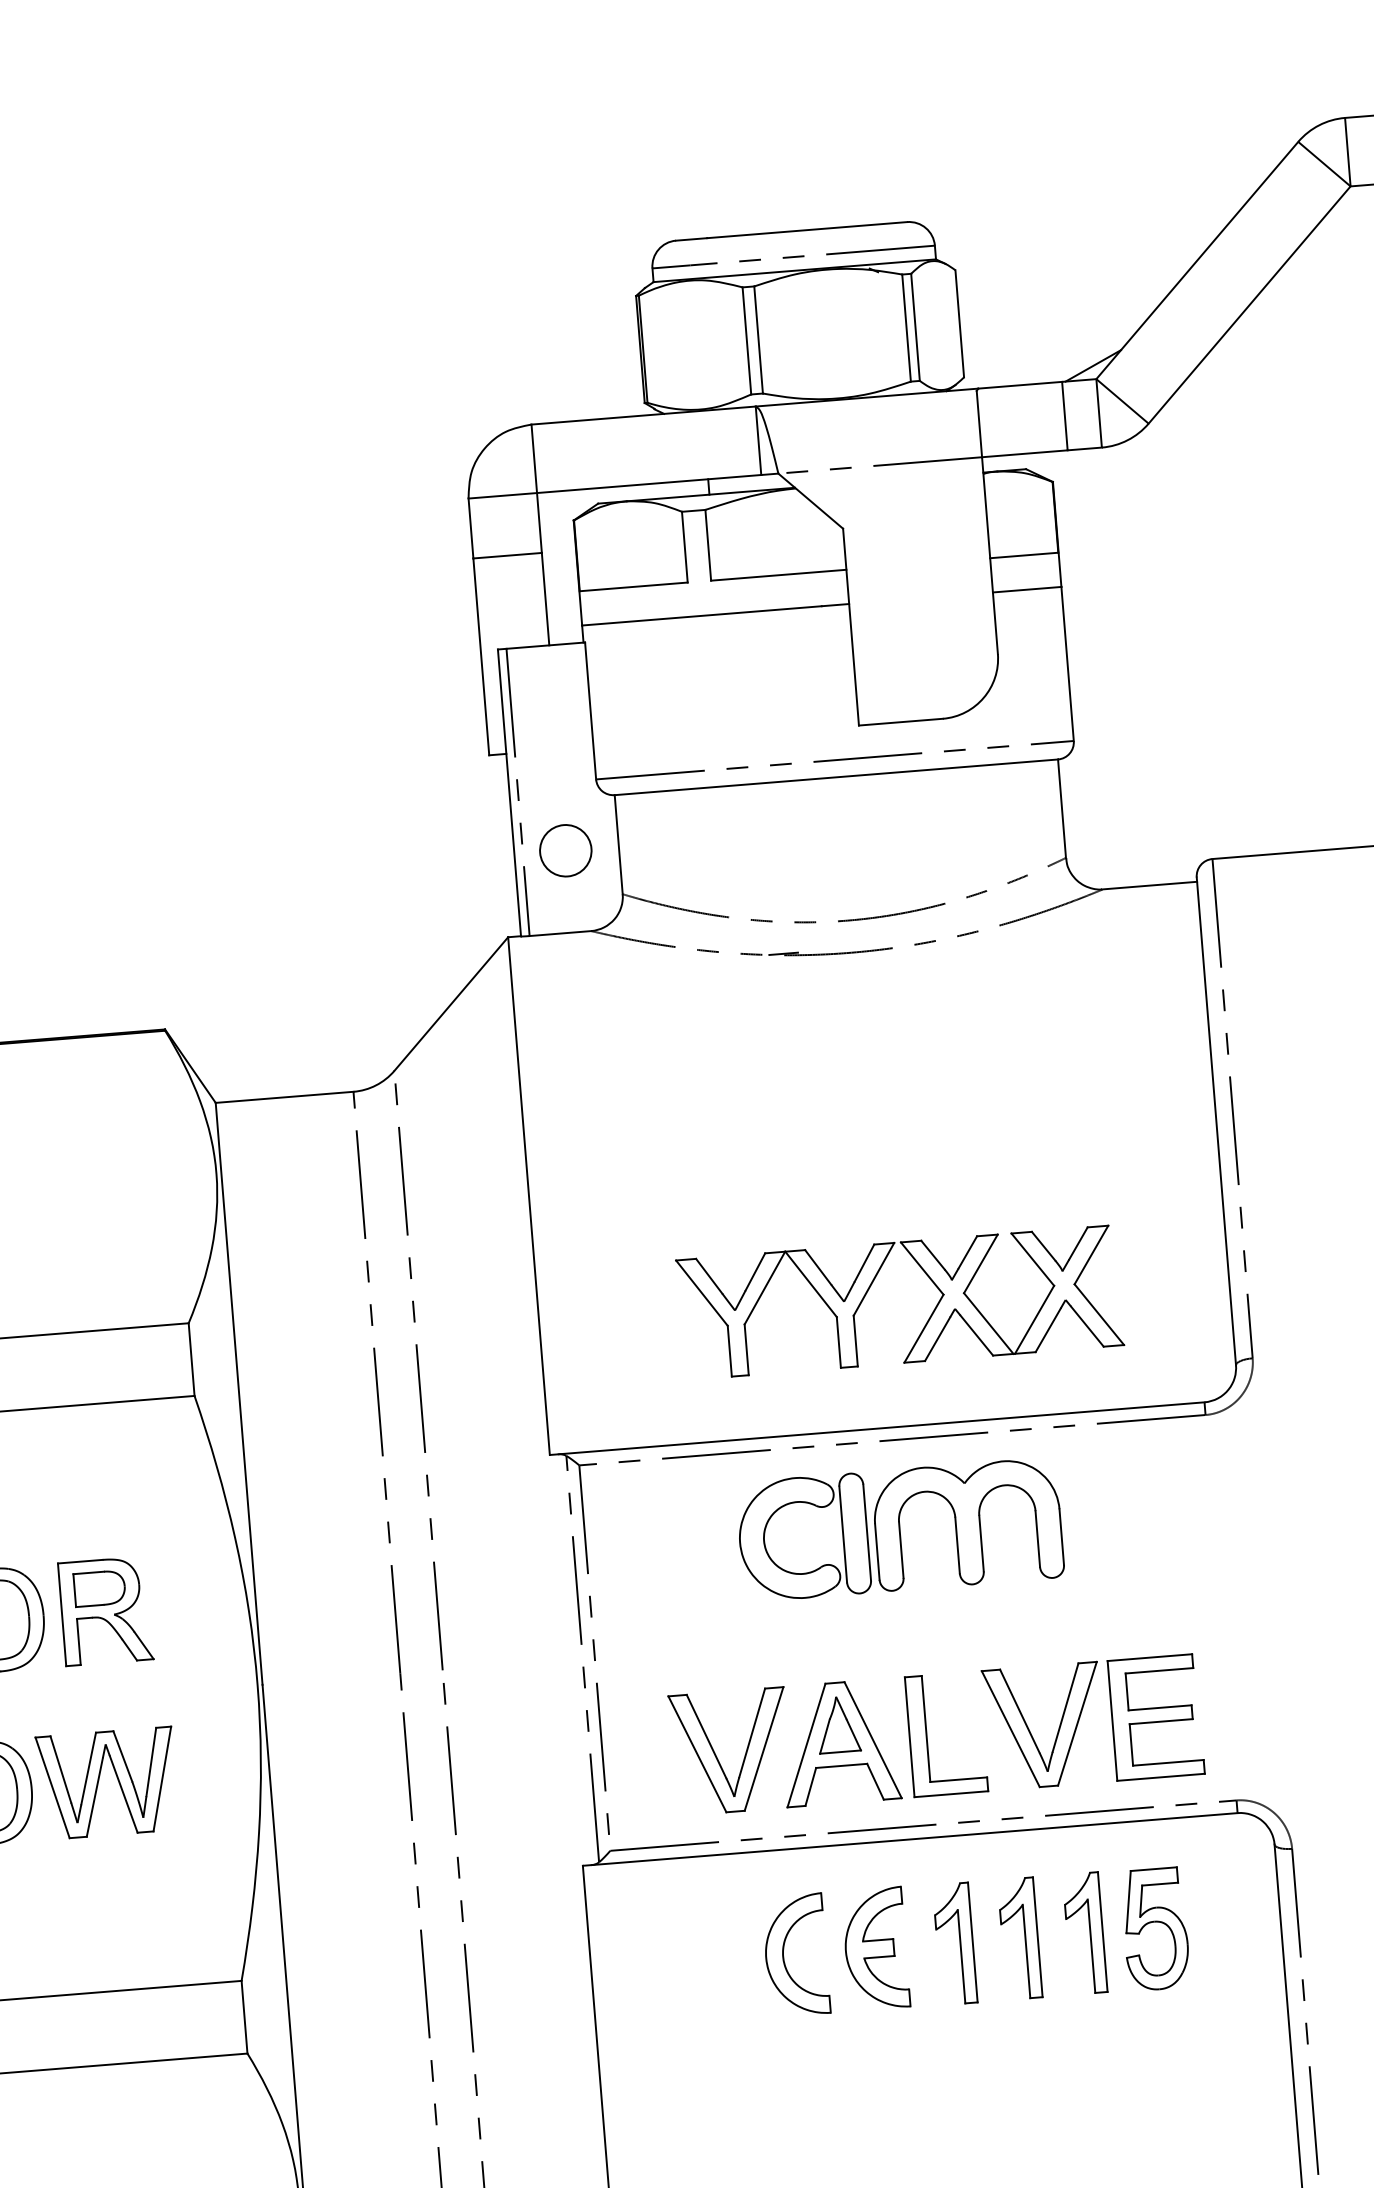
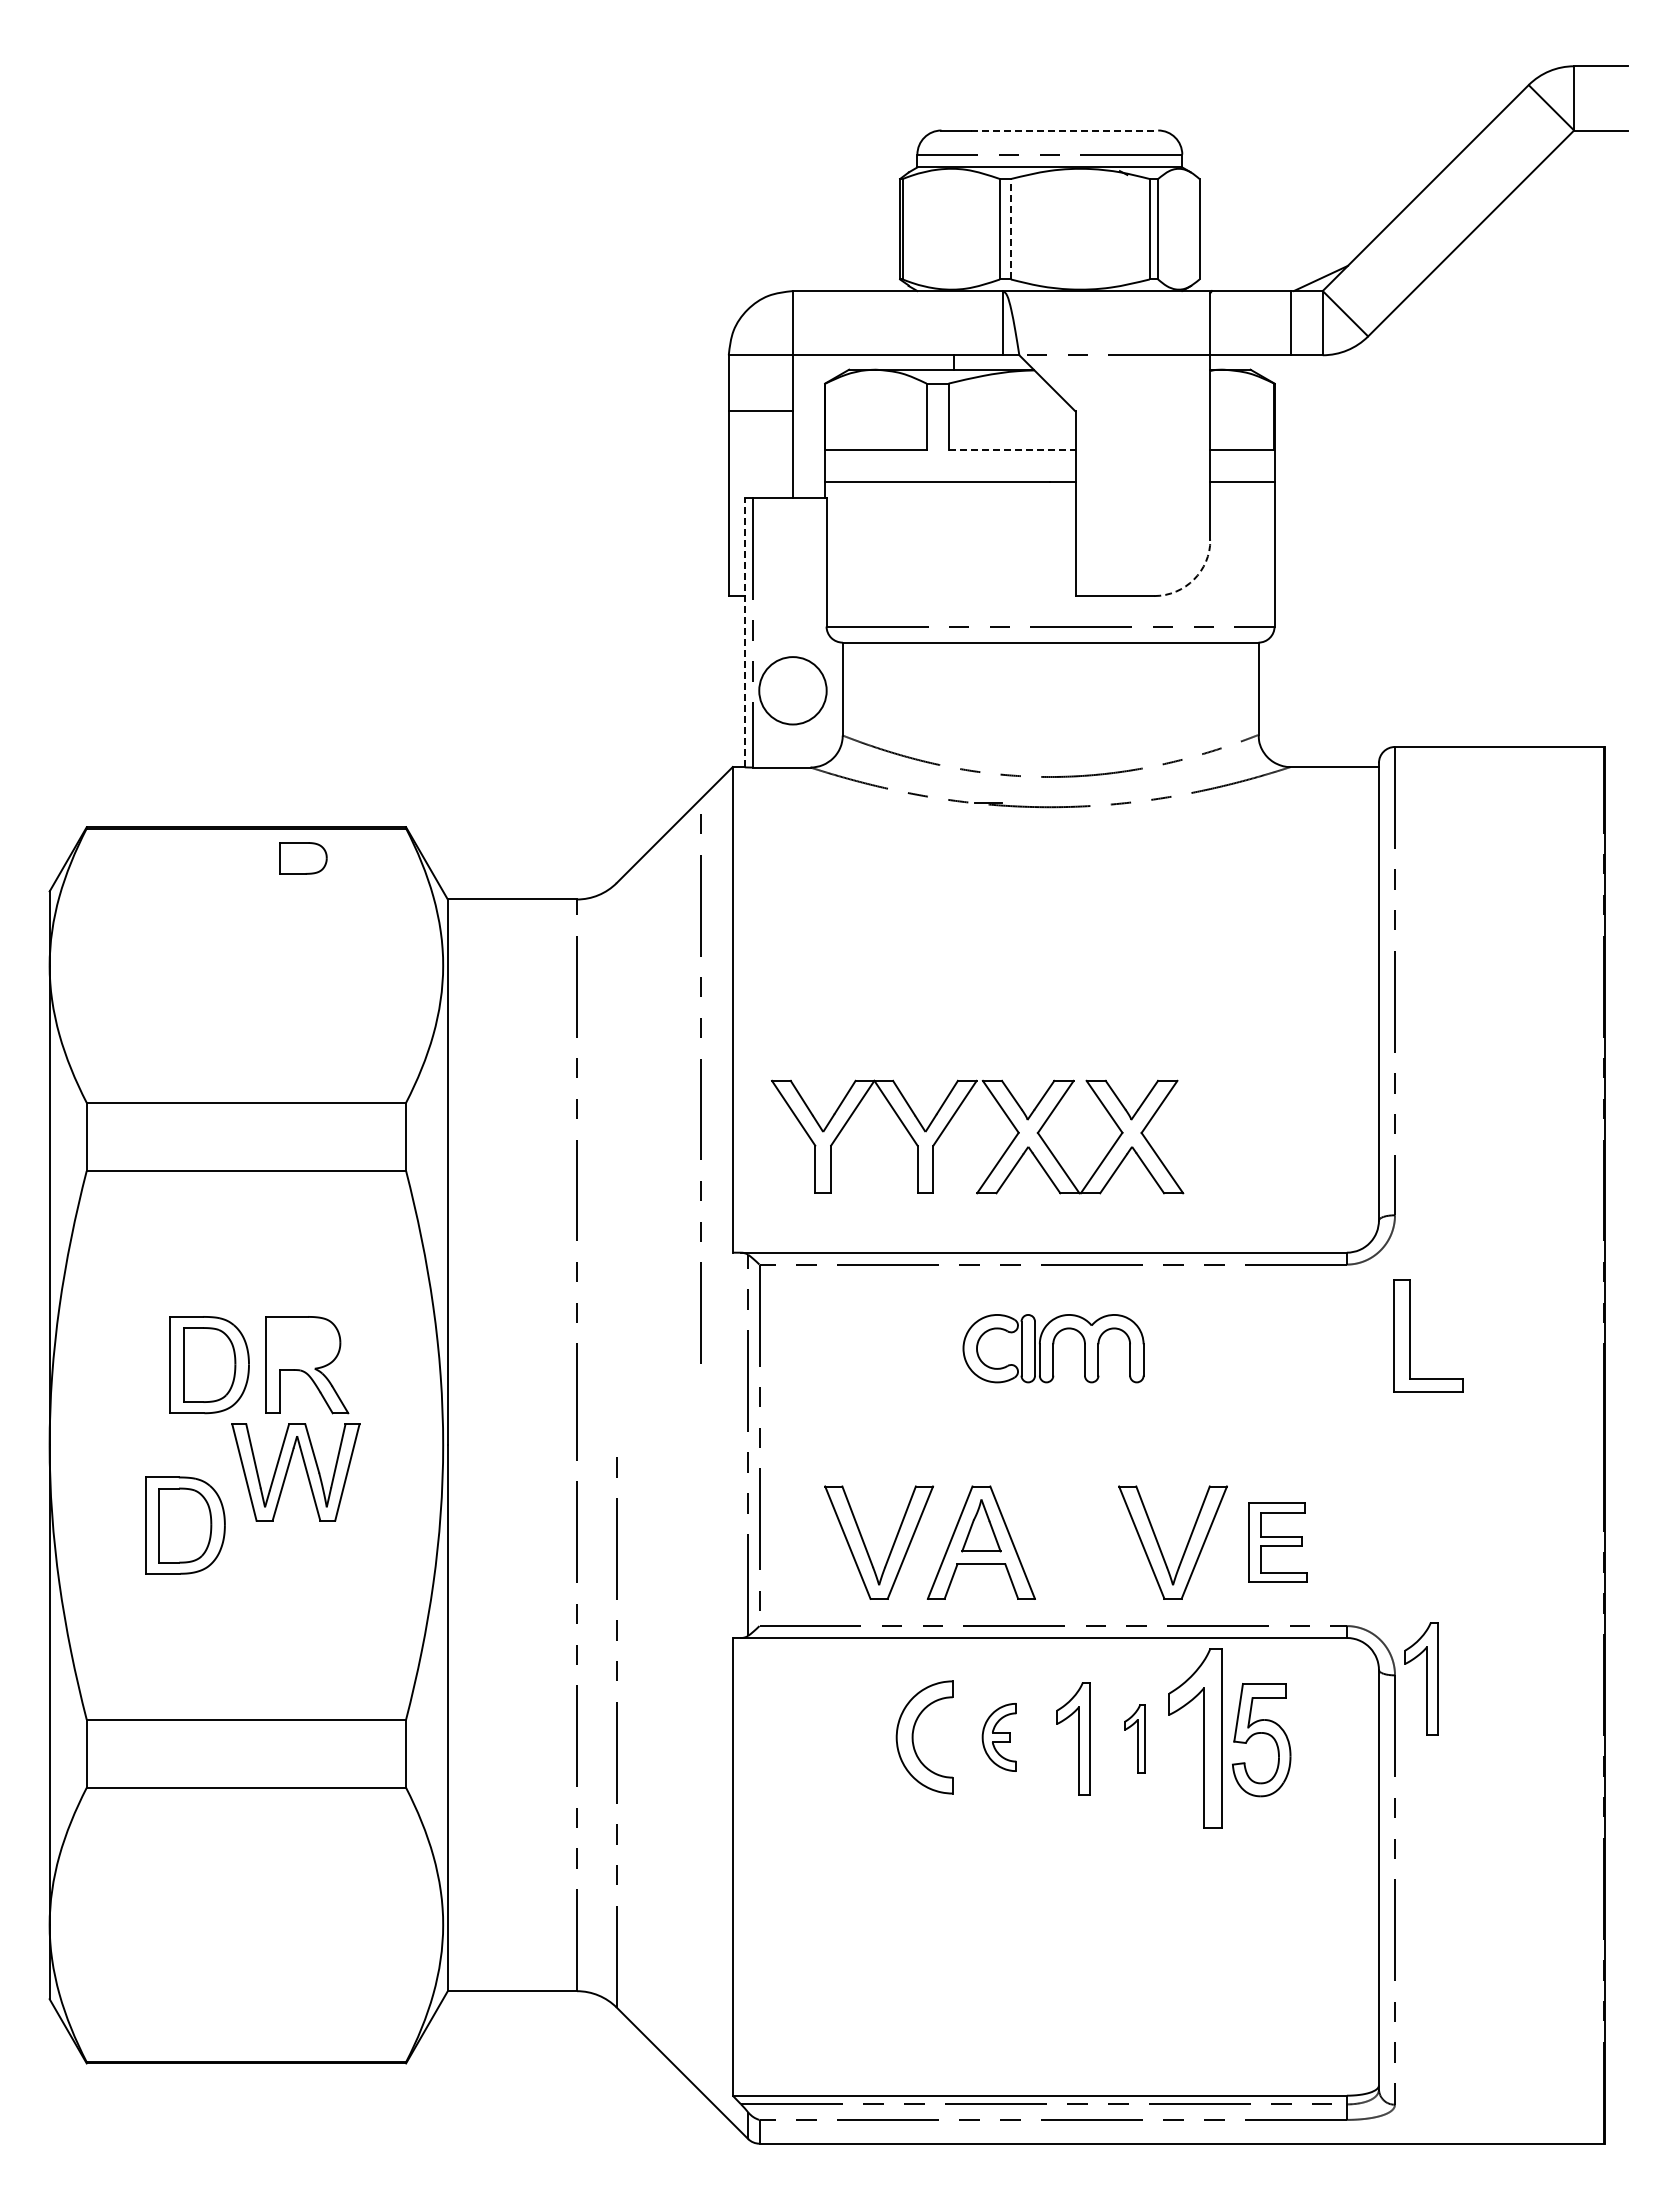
line: (807, 230) -> (1064, 130), solid -> dashed
line: (758, 339) -> (1010, 228), solid -> dashed
line: (779, 574) -> (1012, 449), solid -> dashed
arc: (983, 697) -> (1193, 579), solid -> dashed
line: (509, 792) -> (744, 632), solid -> dashed
circle: (565, 850) -> (792, 690), size x1.4
part: (870, 1287) -> (951, 1120), moved
line: (418, 1376) -> (700, 1088), moved
part: (899, 1529) -> (1053, 1348), size x0.6
part: (99, 1588) -> (303, 858), moved
part: (1155, 1717) -> (1277, 1542), size x0.7
part: (927, 1735) -> (1410, 1335), moved
part: (99, 1781) -> (288, 1470), moved
part: (1320, 1849) -> (1421, 1678), added
part: (1084, 1933) -> (1195, 1738), size x1.6
part: (1019, 1938) -> (1134, 1738), size x0.6
part: (875, 1949) -> (999, 1737), size x0.6

